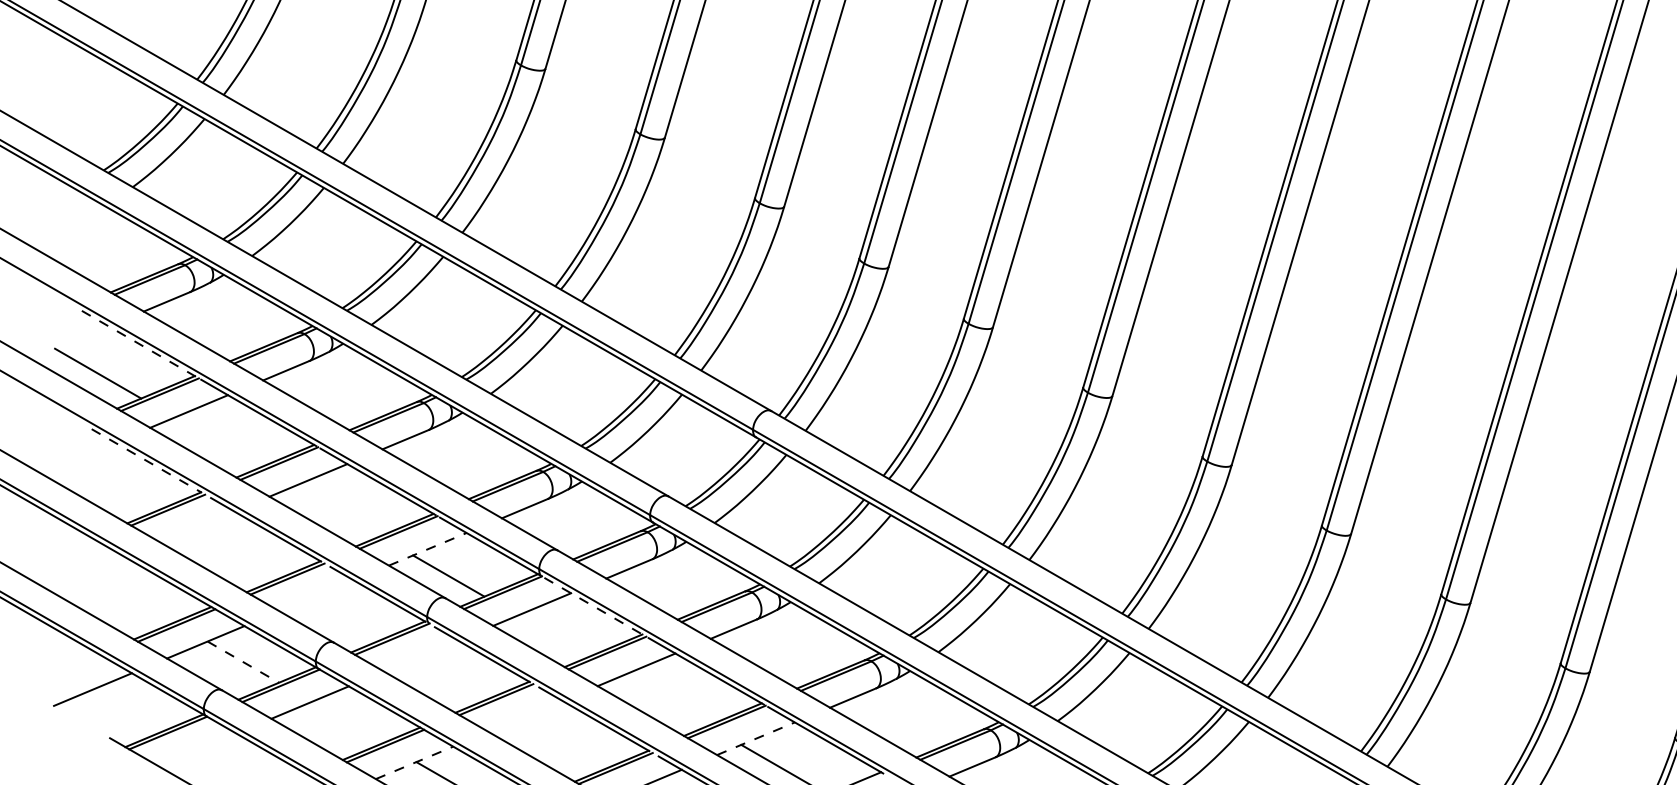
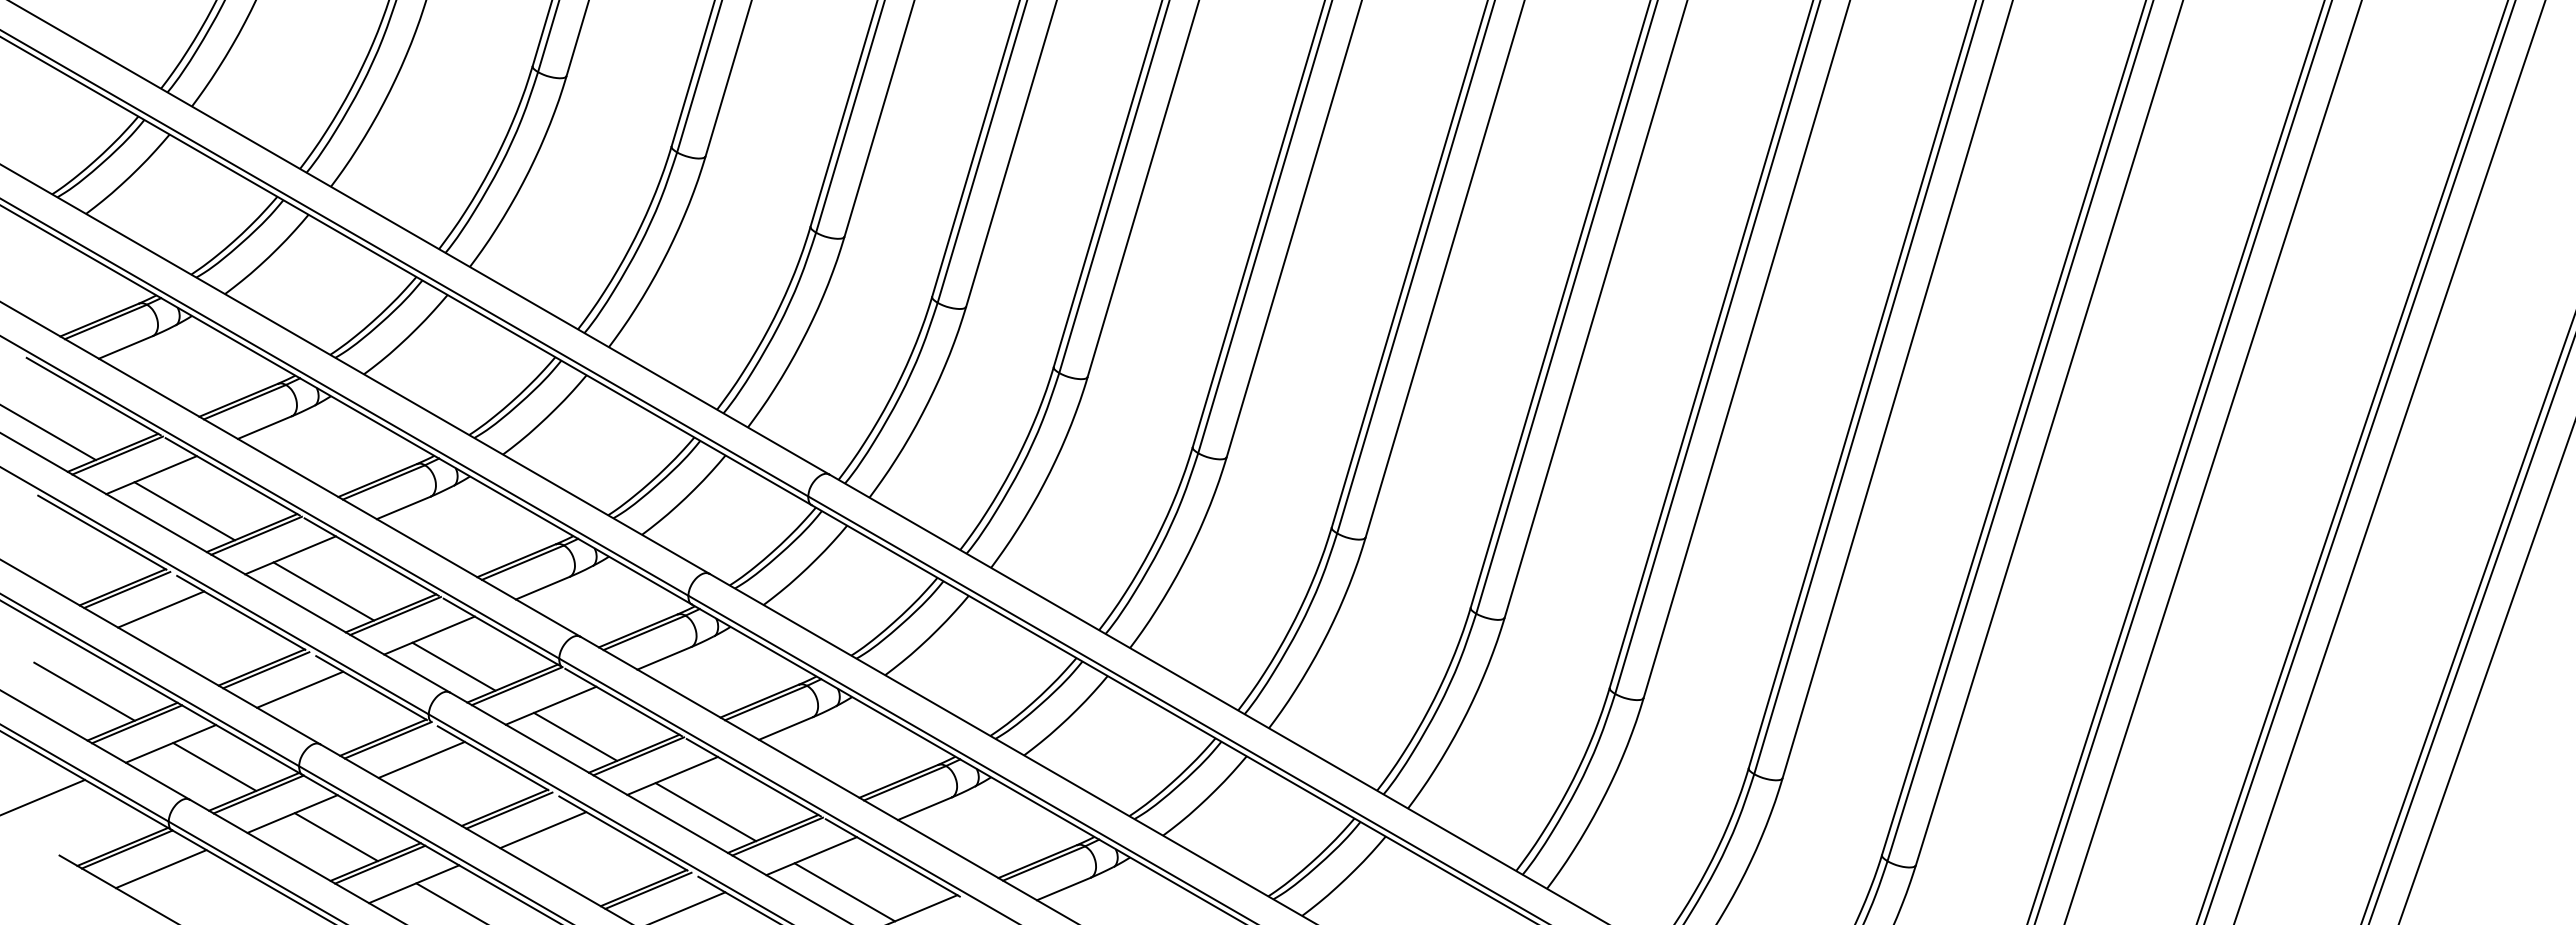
line: (140, 343) -> (94, 396), dashed -> solid
line: (217, 442) -> (184, 511), added
line: (146, 460) -> (102, 532), dashed -> solid
line: (336, 511) -> (323, 591), added
line: (197, 526) -> (161, 609), added
line: (428, 549) -> (430, 635), dashed -> solid
line: (316, 595) -> (300, 689), added
line: (131, 597) -> (84, 691), added
line: (595, 606) -> (624, 702), dashed -> solid
line: (553, 635) -> (575, 736), added
line: (420, 655) -> (421, 759), added
line: (243, 661) -> (214, 766), dashed -> solid
line: (664, 701) -> (705, 812), added
line: (525, 716) -> (543, 830), added
line: (347, 722) -> (335, 837), added
line: (756, 738) -> (812, 855), dashed -> solid
line: (196, 750) -> (160, 869), added
line: (414, 763) -> (414, 884), dashed -> solid

